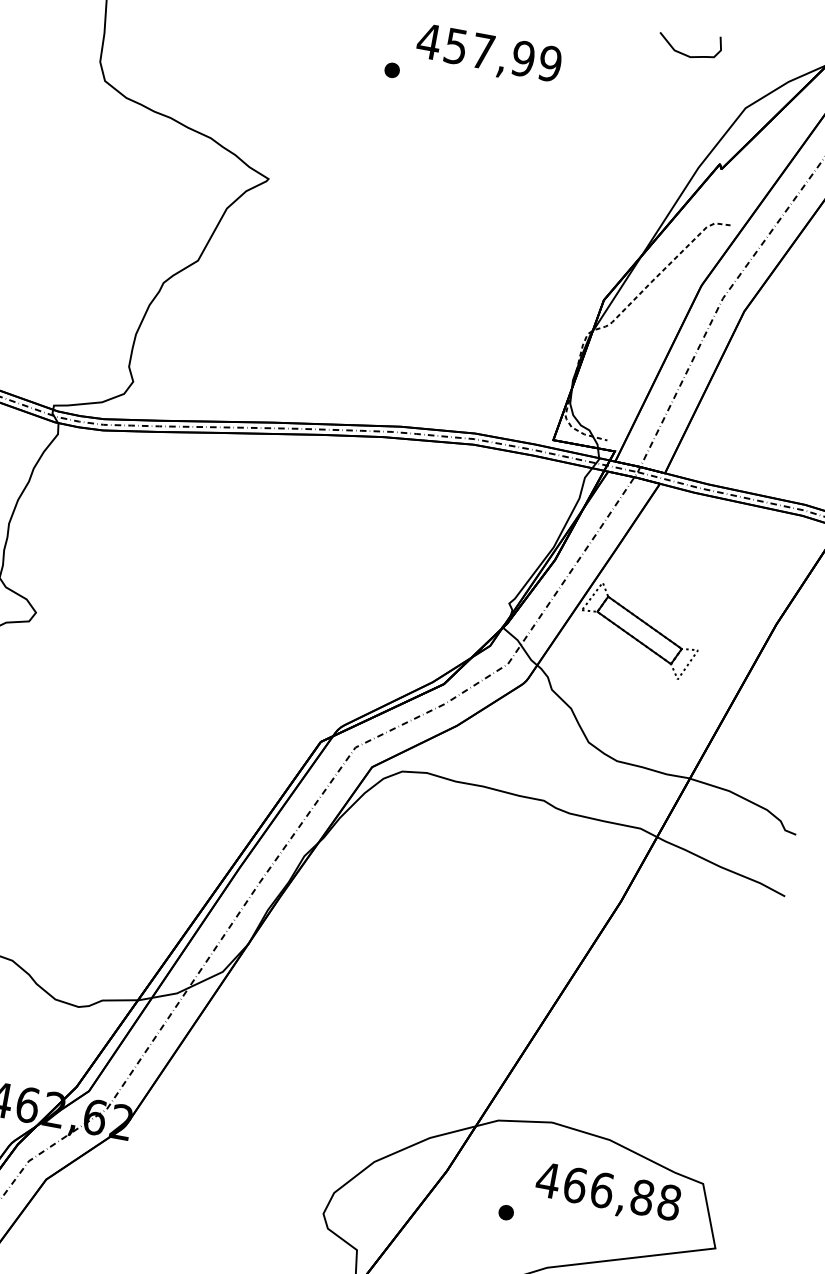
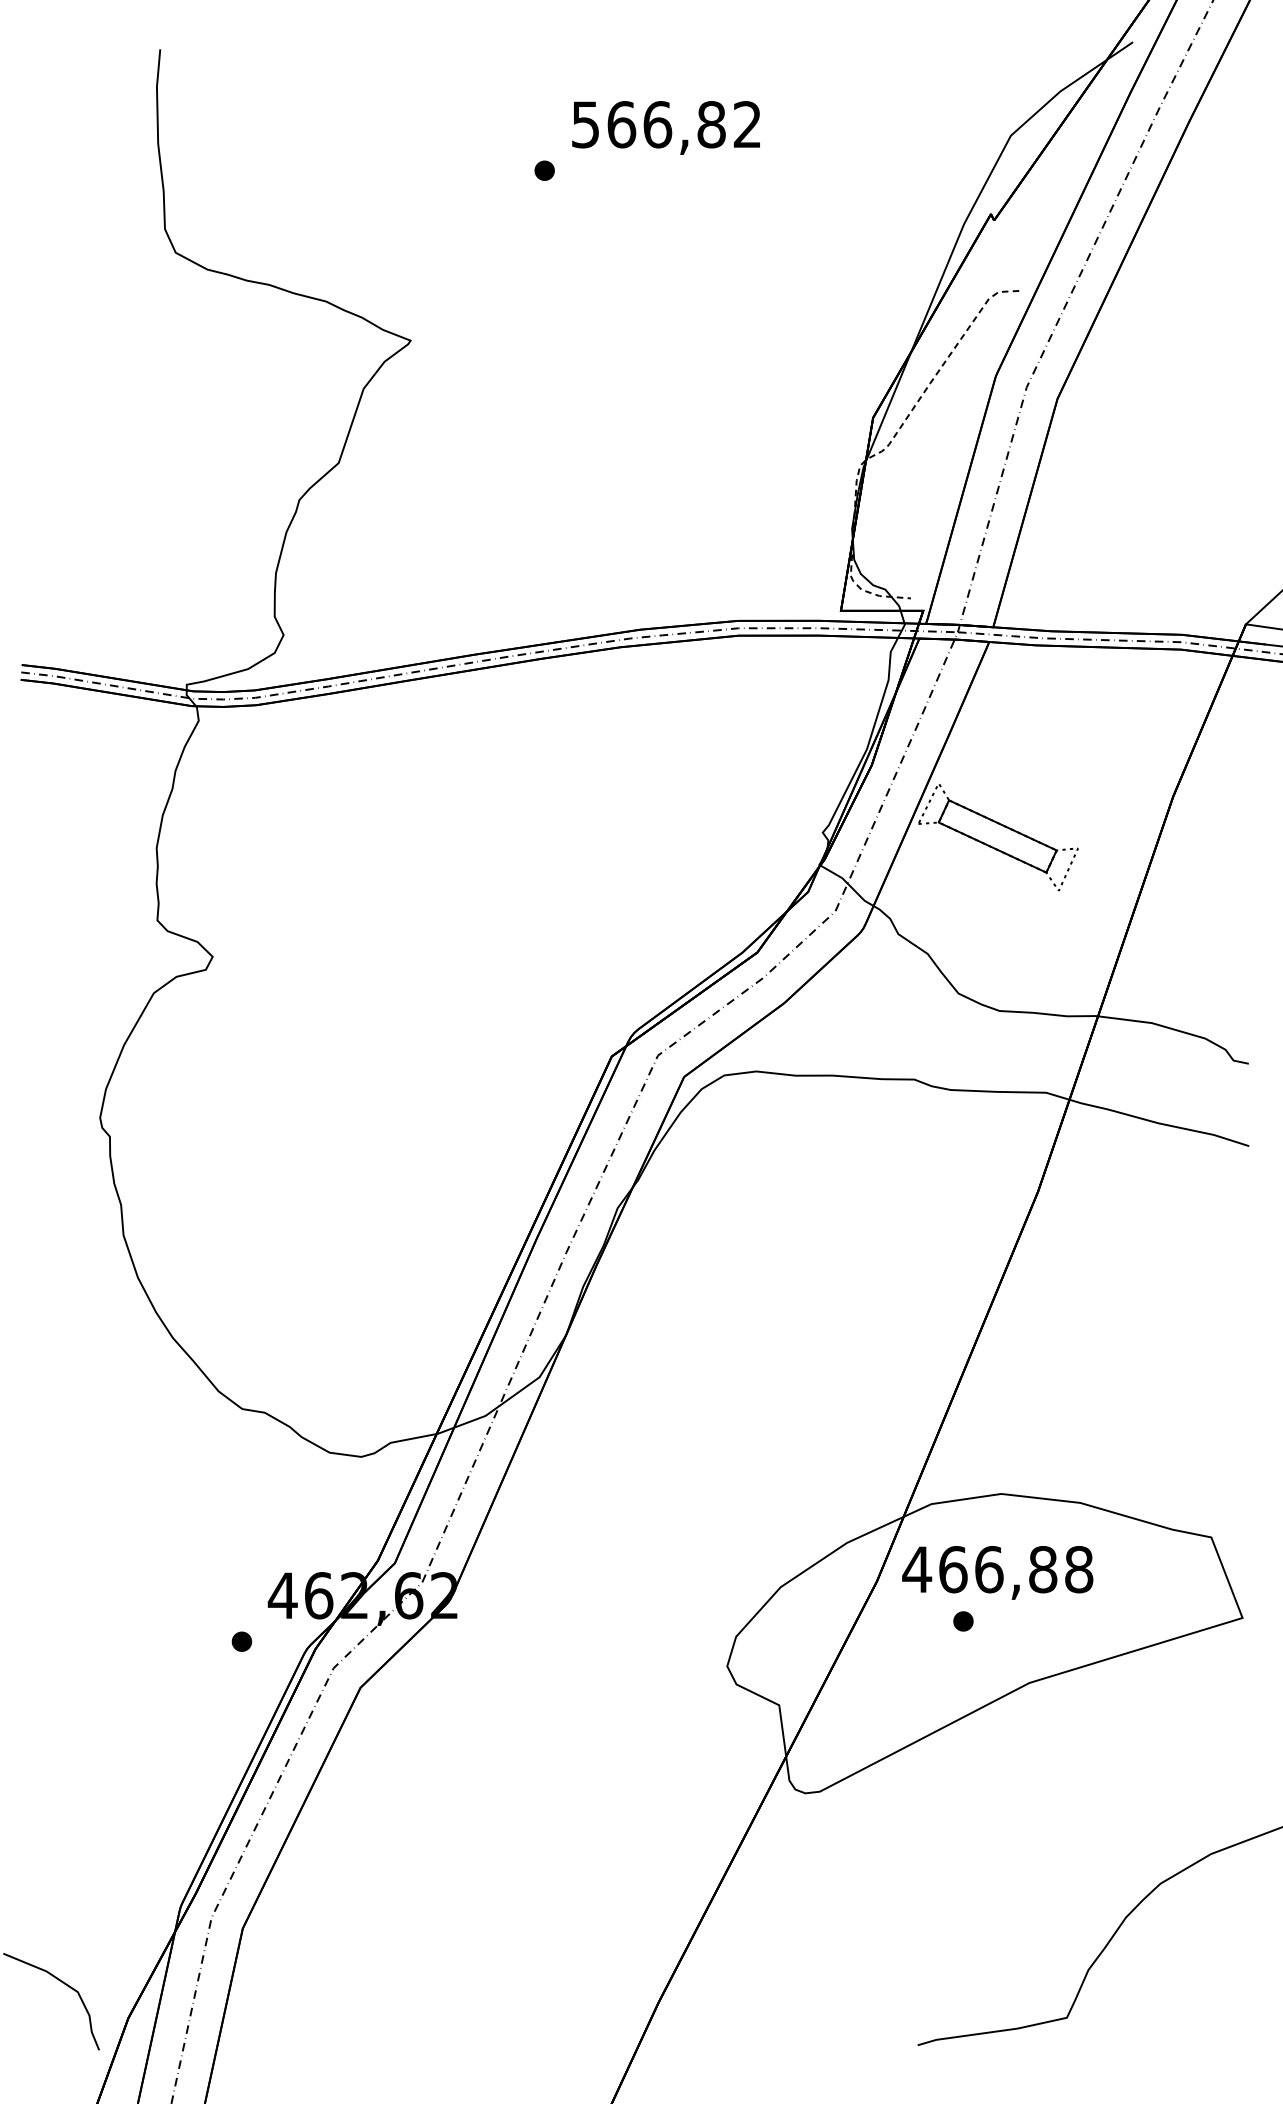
text: (488, 52) -> (665, 124), 457,99 -> 566,82
curve: (687, 54) -> (922, 80), removed
text: (607, 1193) -> (997, 1572), moved

